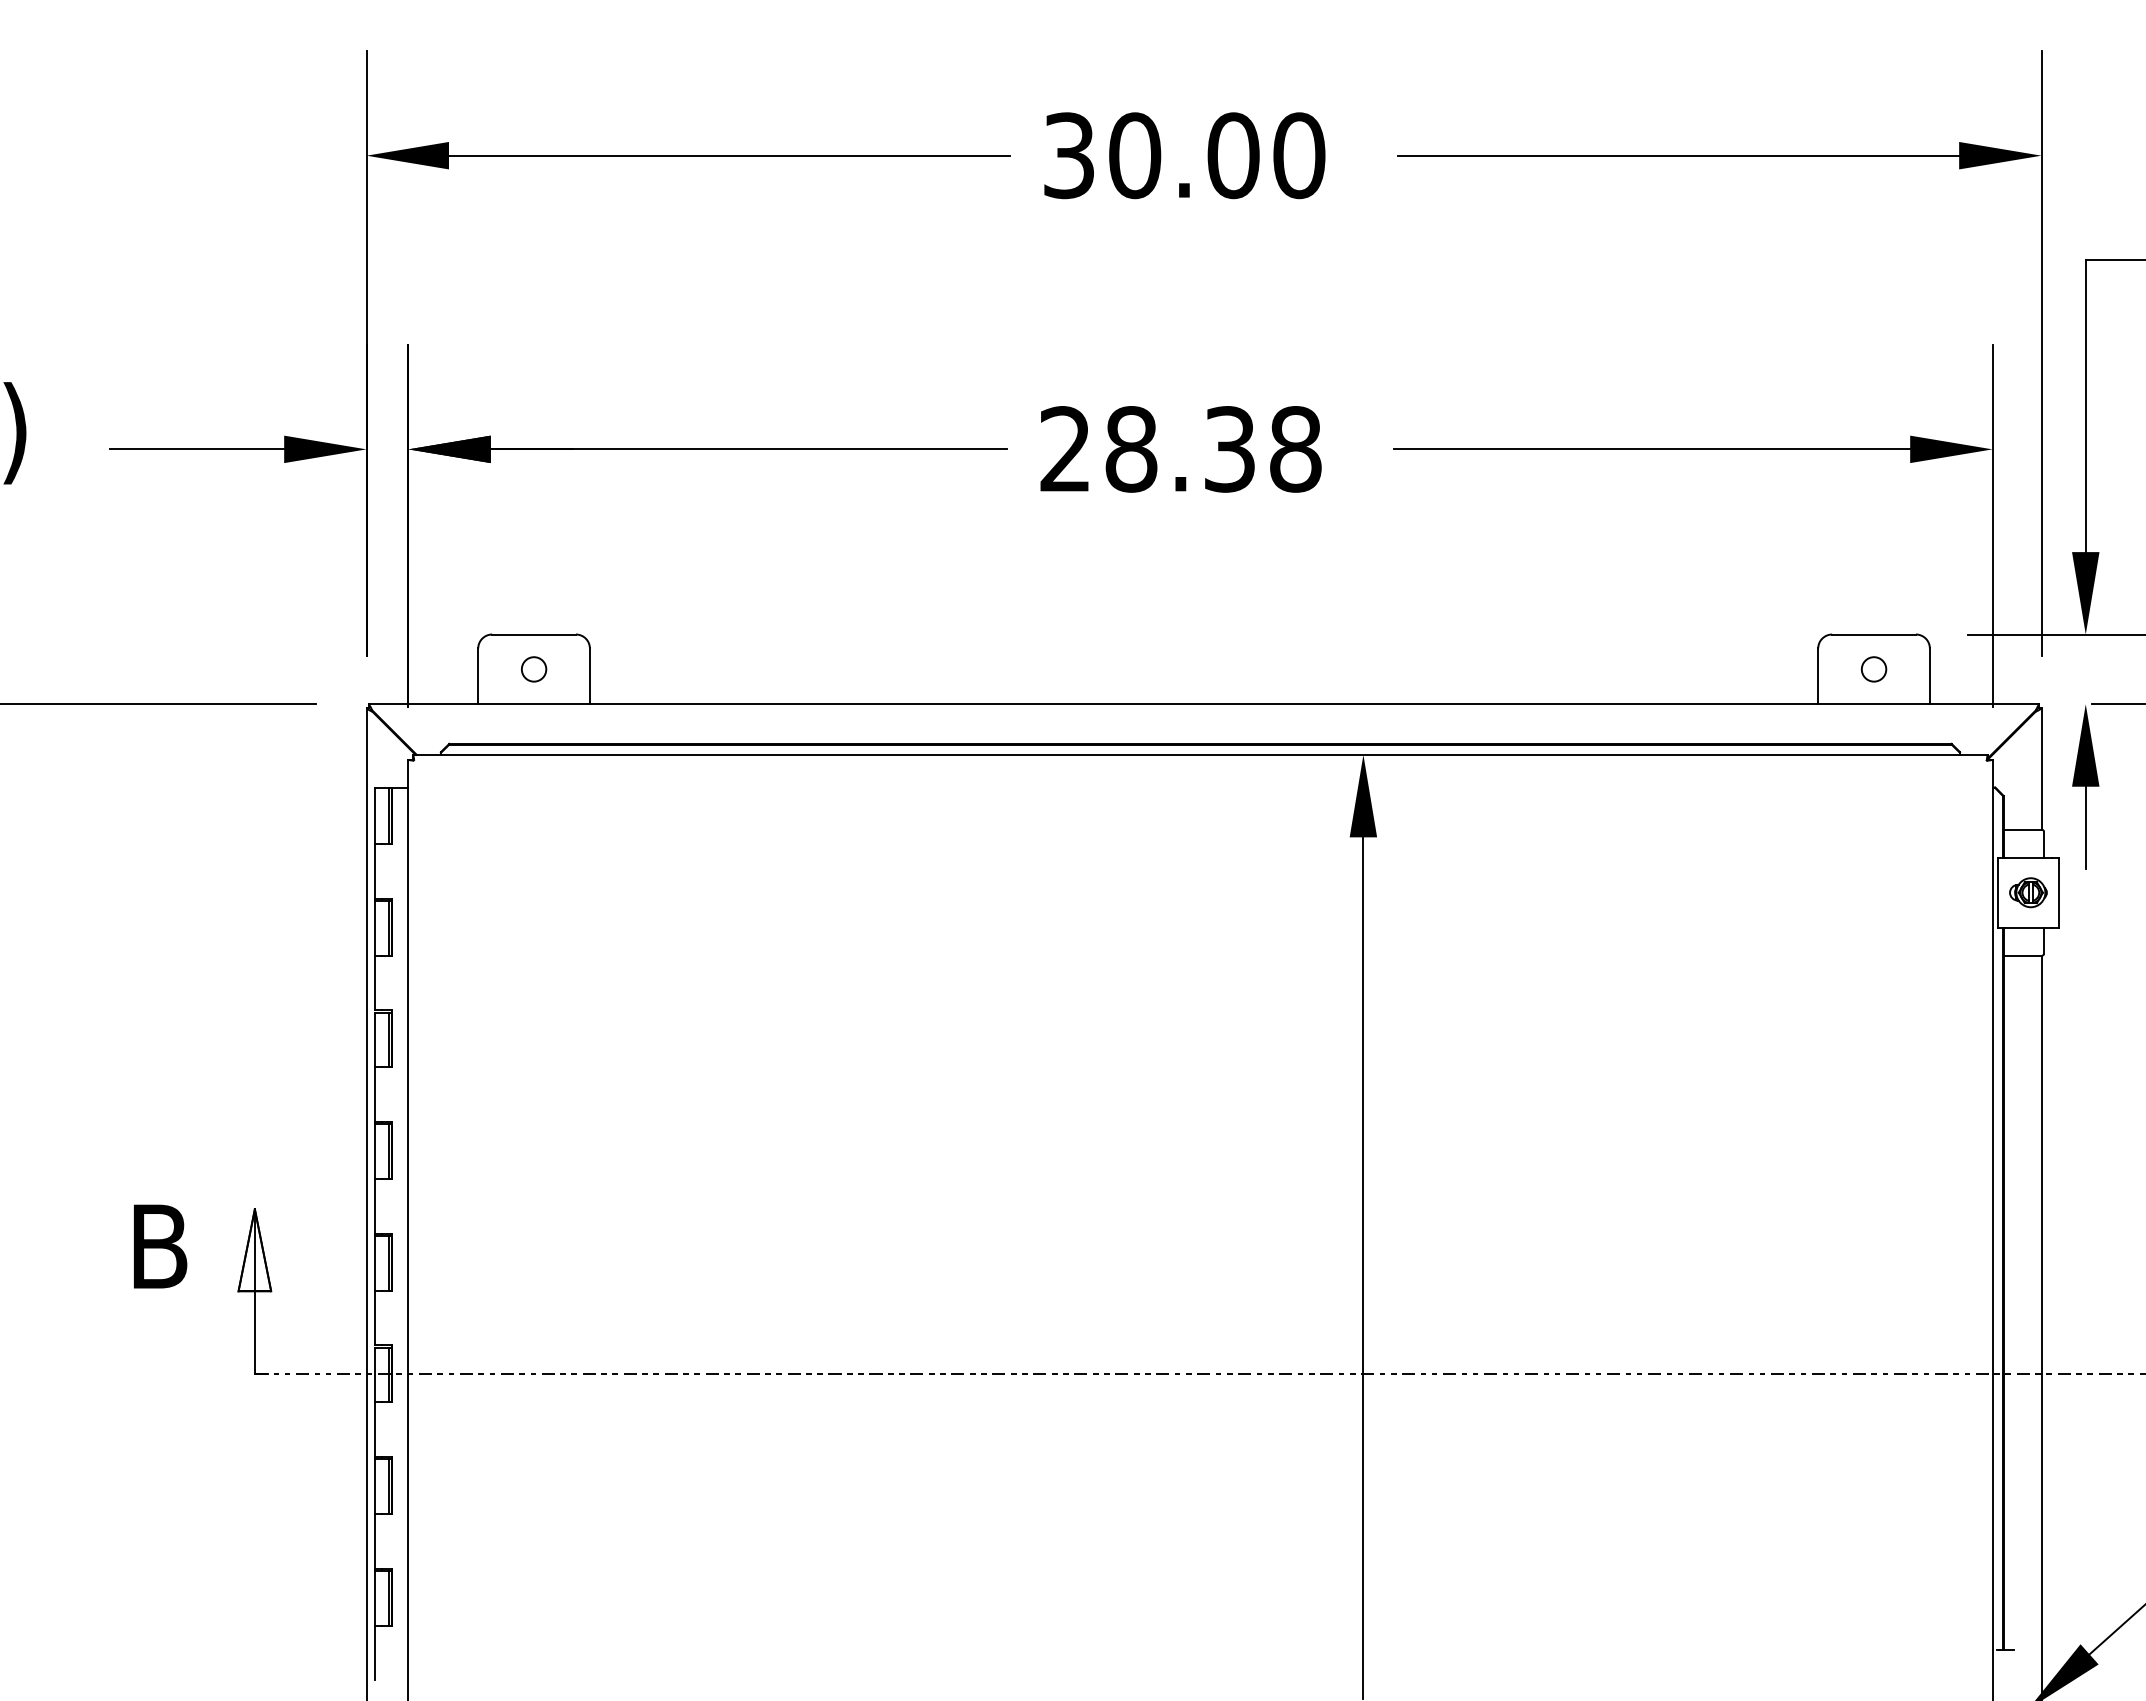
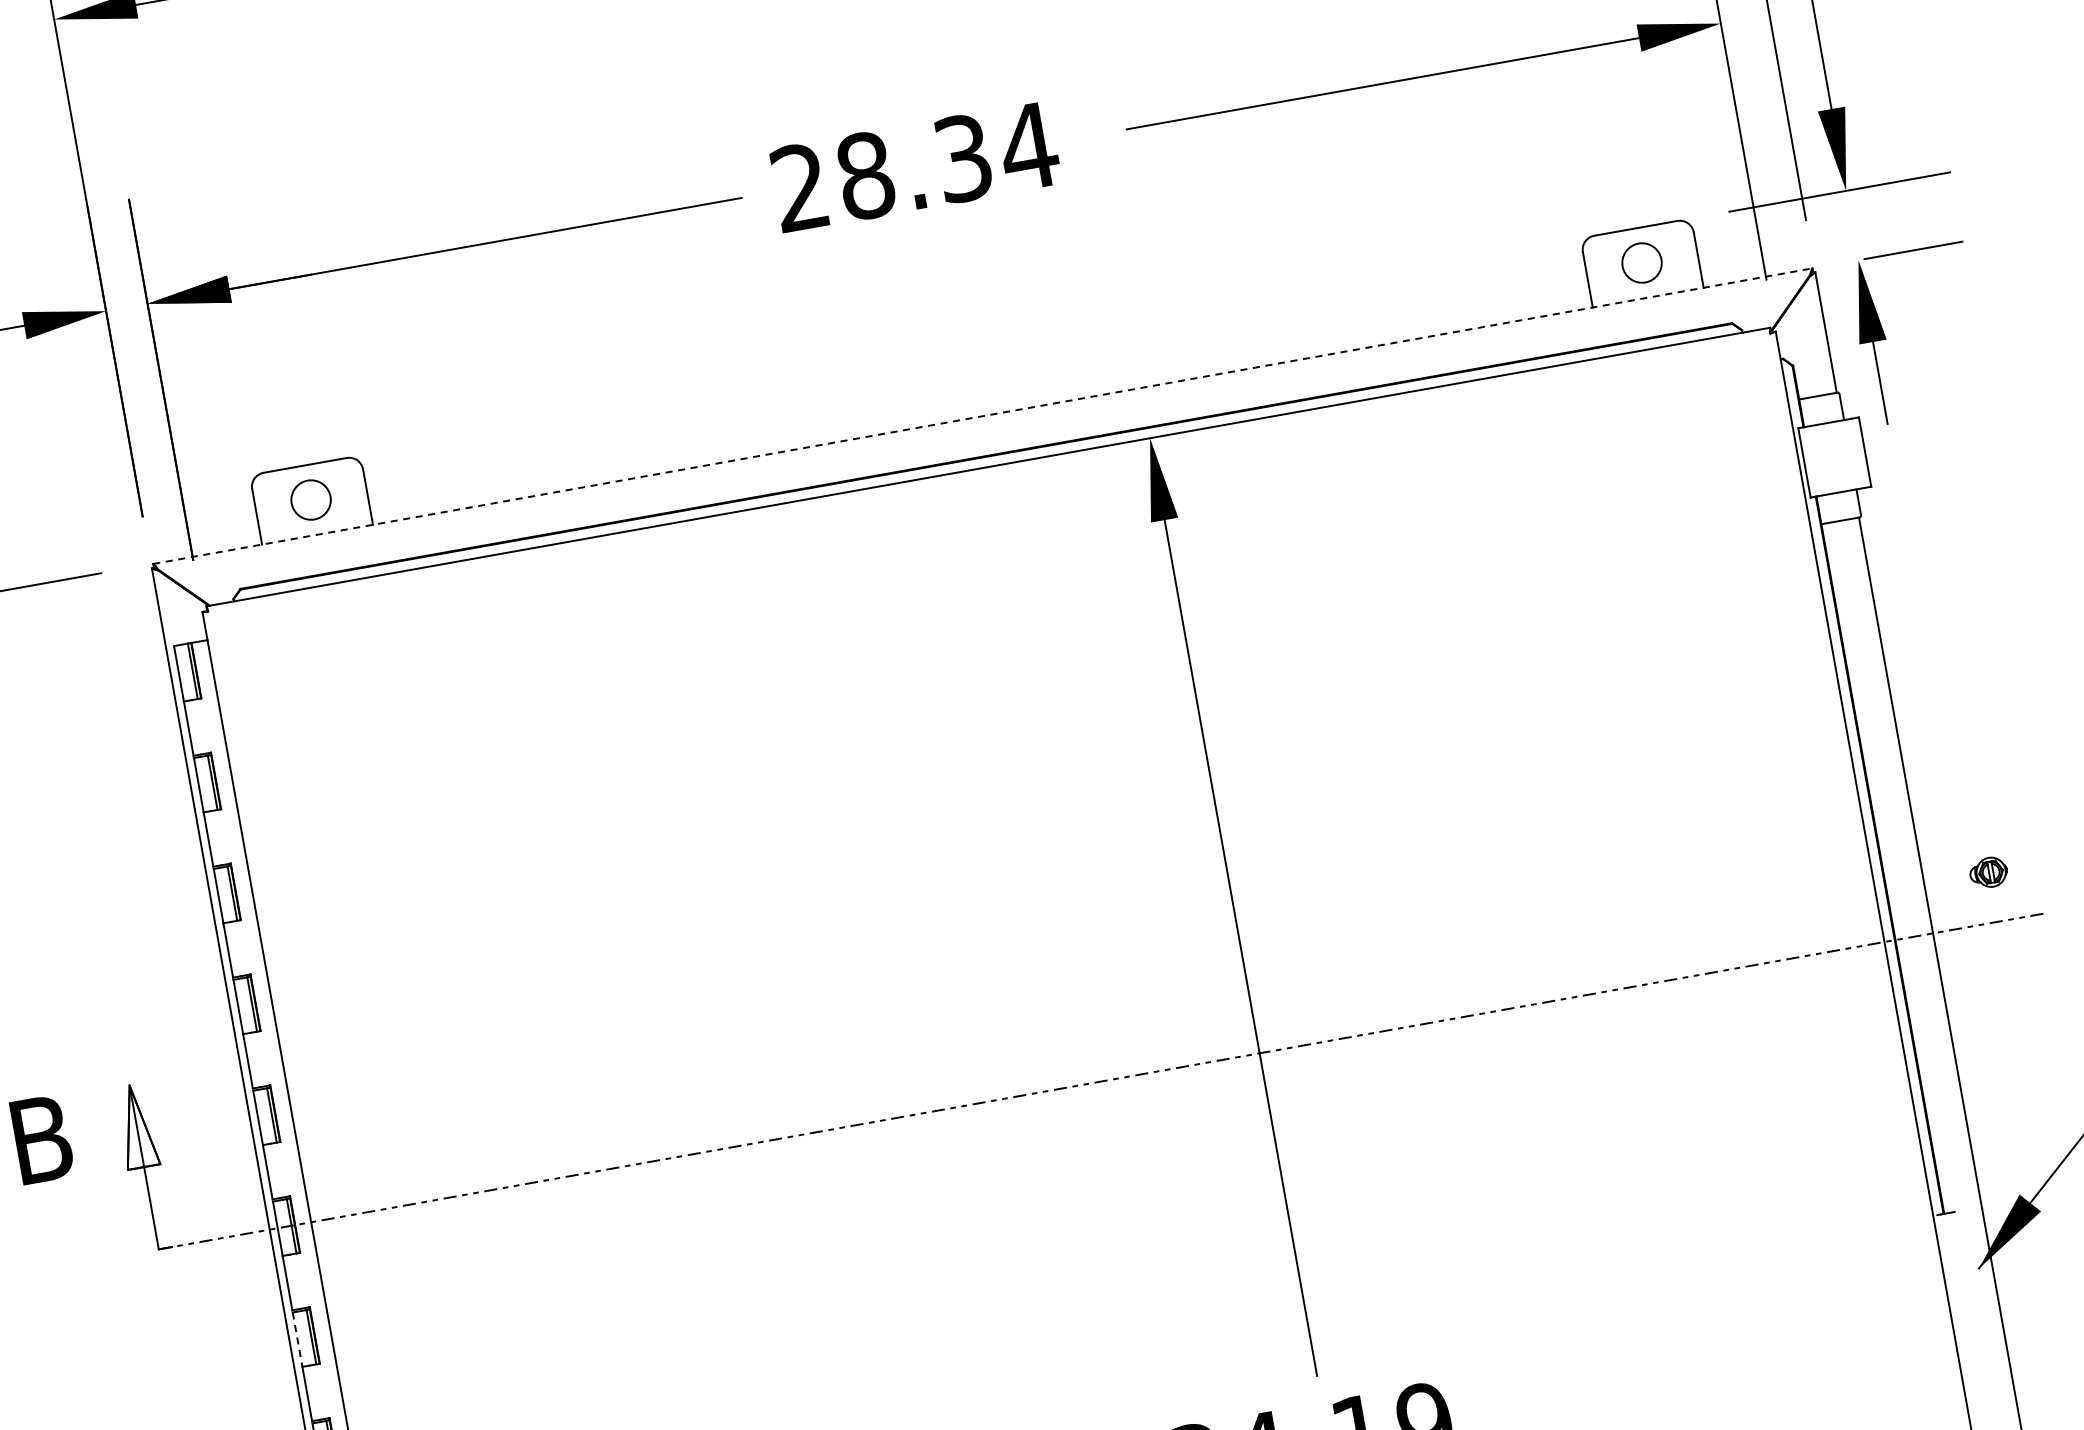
text: (1295, 449) -> (1028, 146), 28.38 -> 28.34
circle: (534, 669) -> (311, 500), size x1.6
circle: (1873, 669) -> (1641, 263), size x1.6
line: (1204, 704) -> (983, 416), solid -> dashed
part: (2028, 892) -> (1988, 872), moved
line: (374, 1487) -> (297, 1340), solid -> dashed

